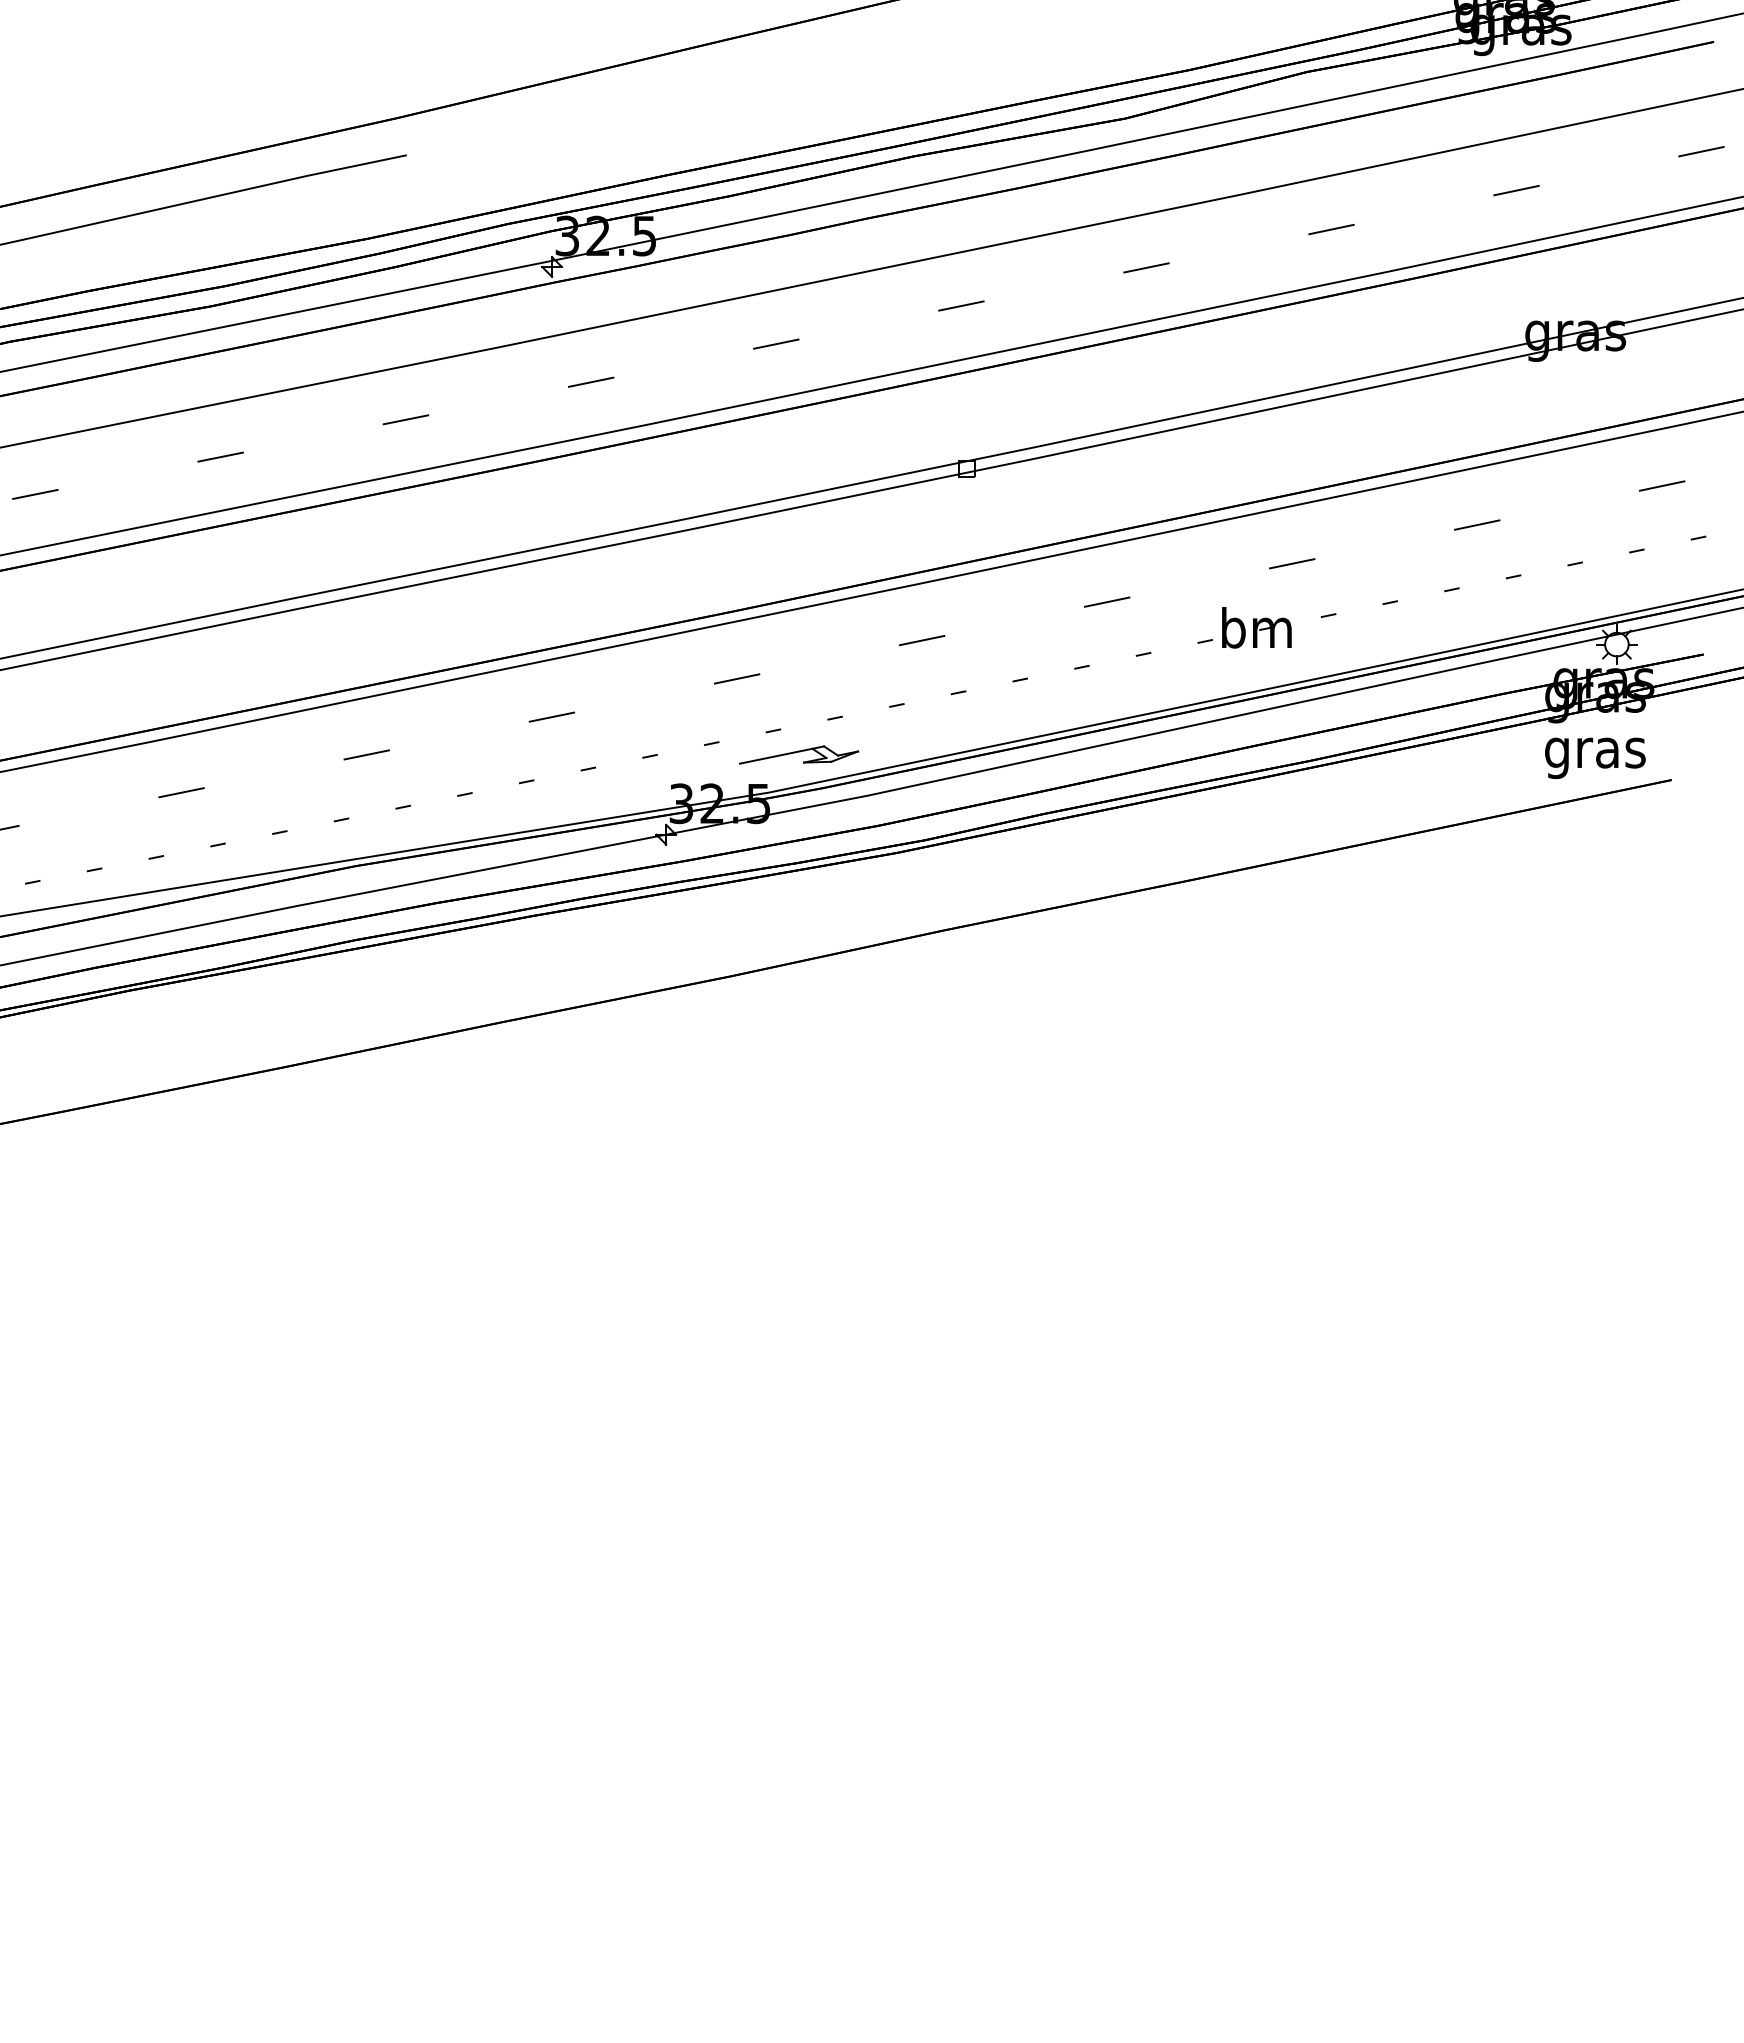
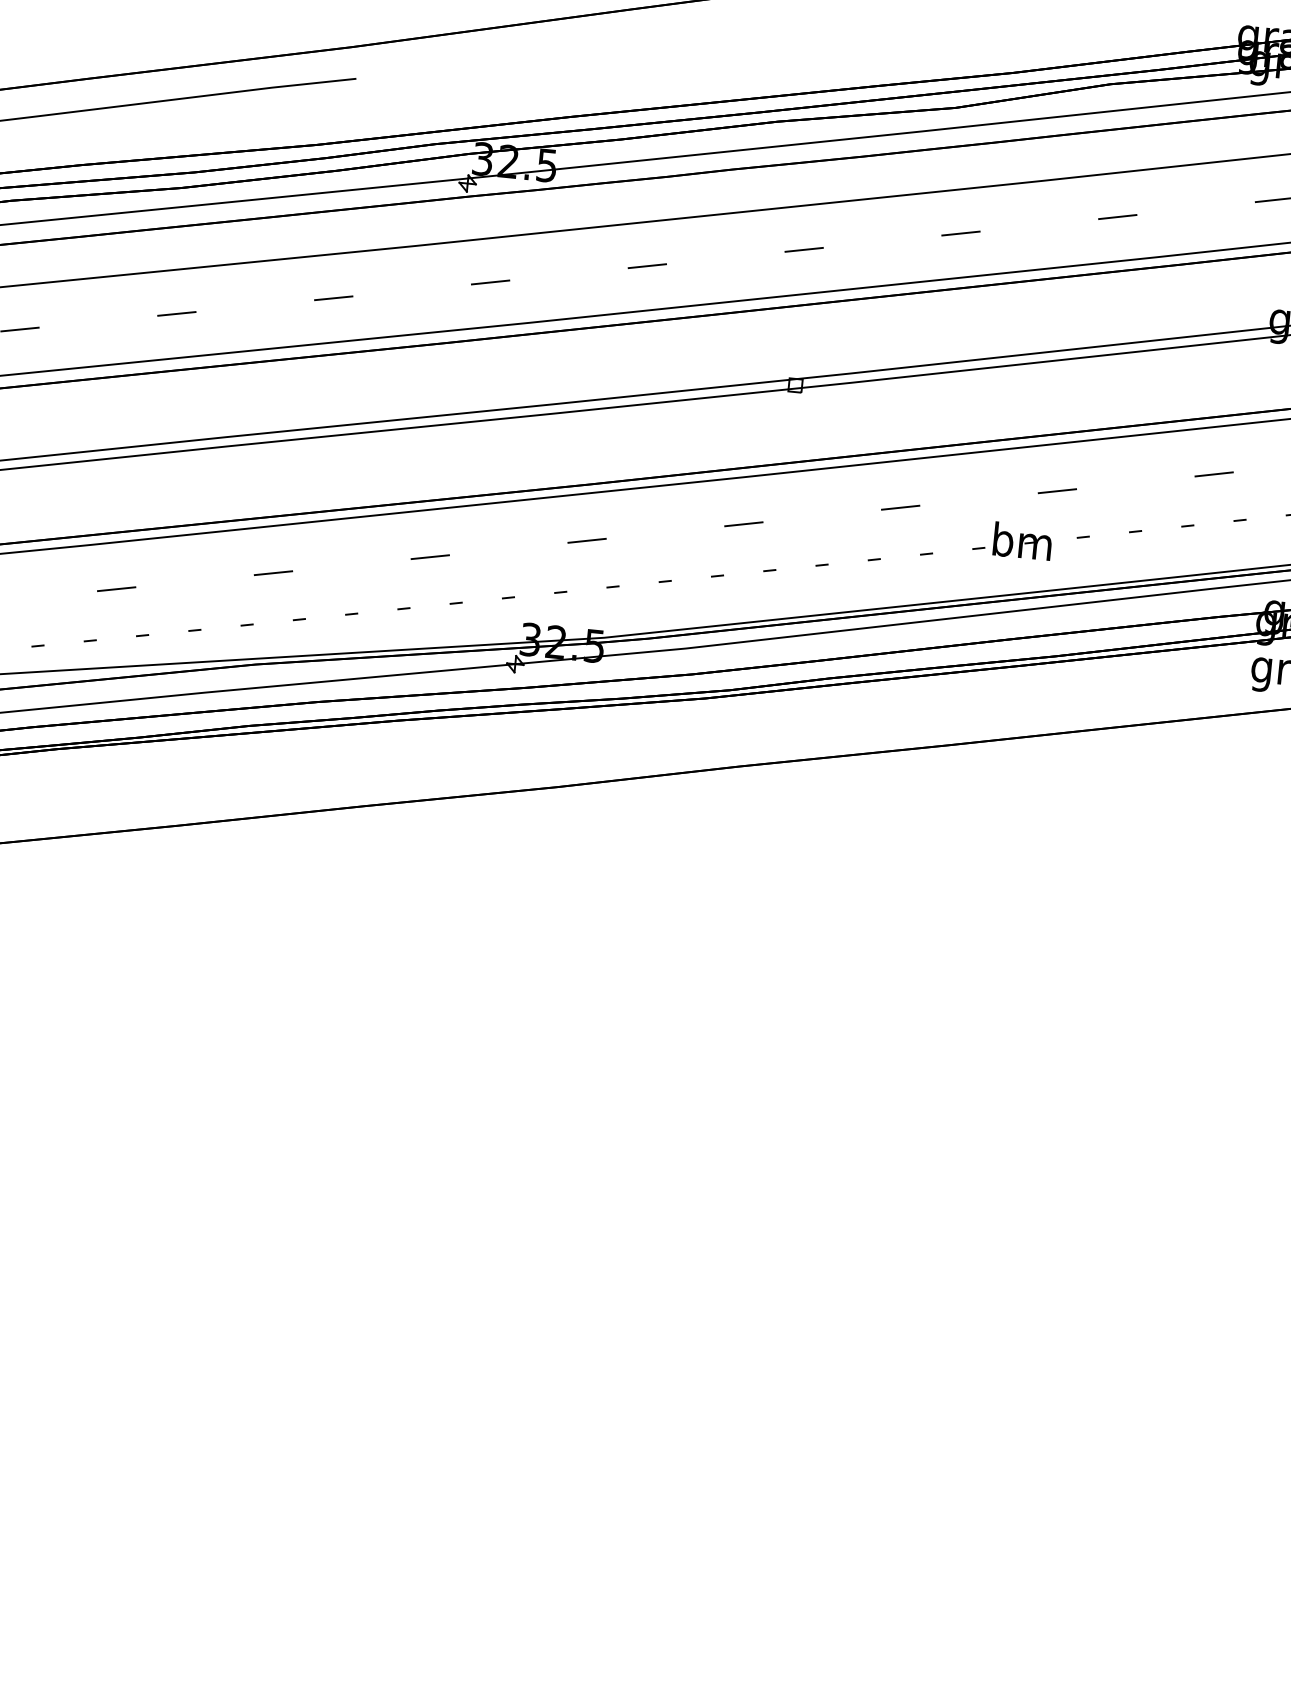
part: (799, 754) -> (632, 608), removed

